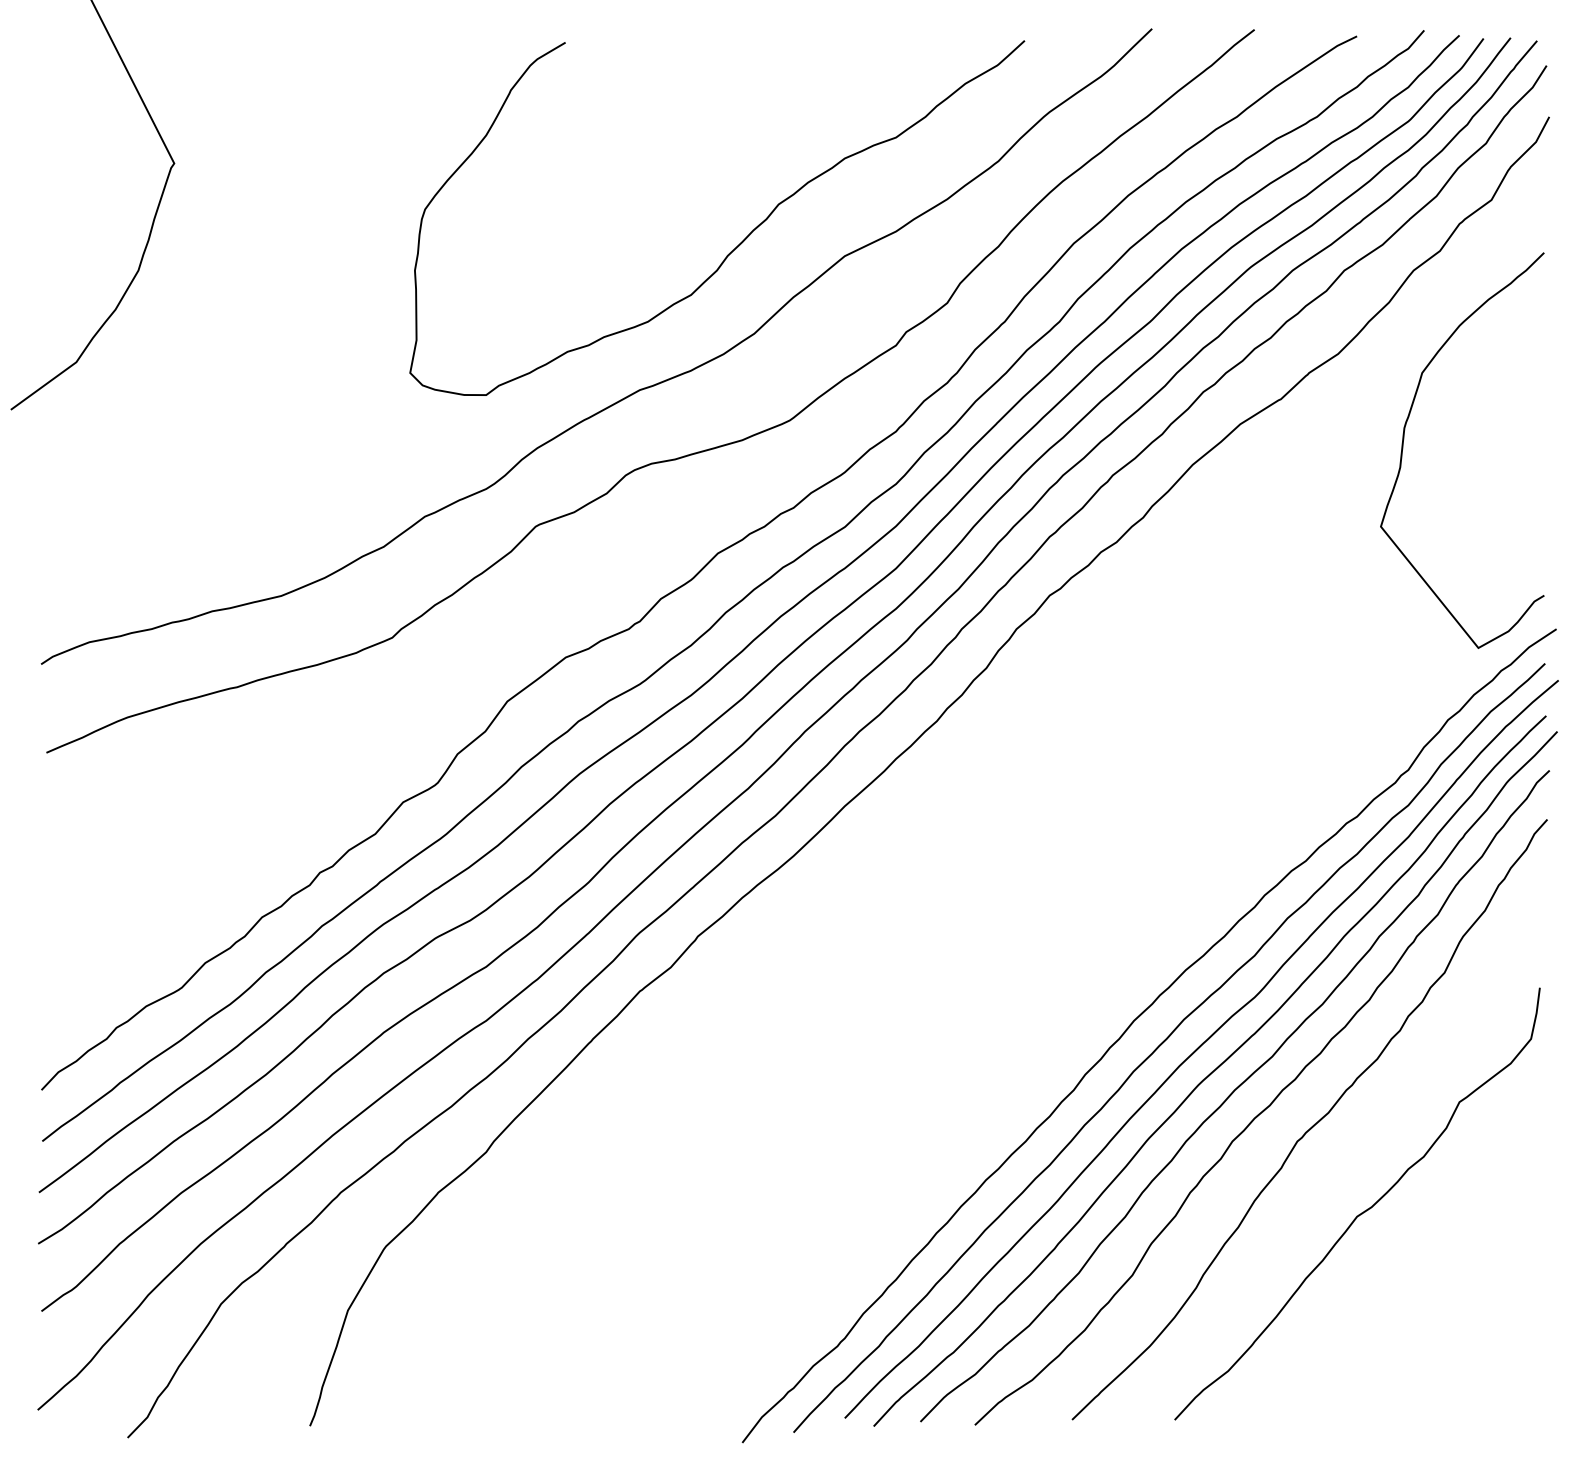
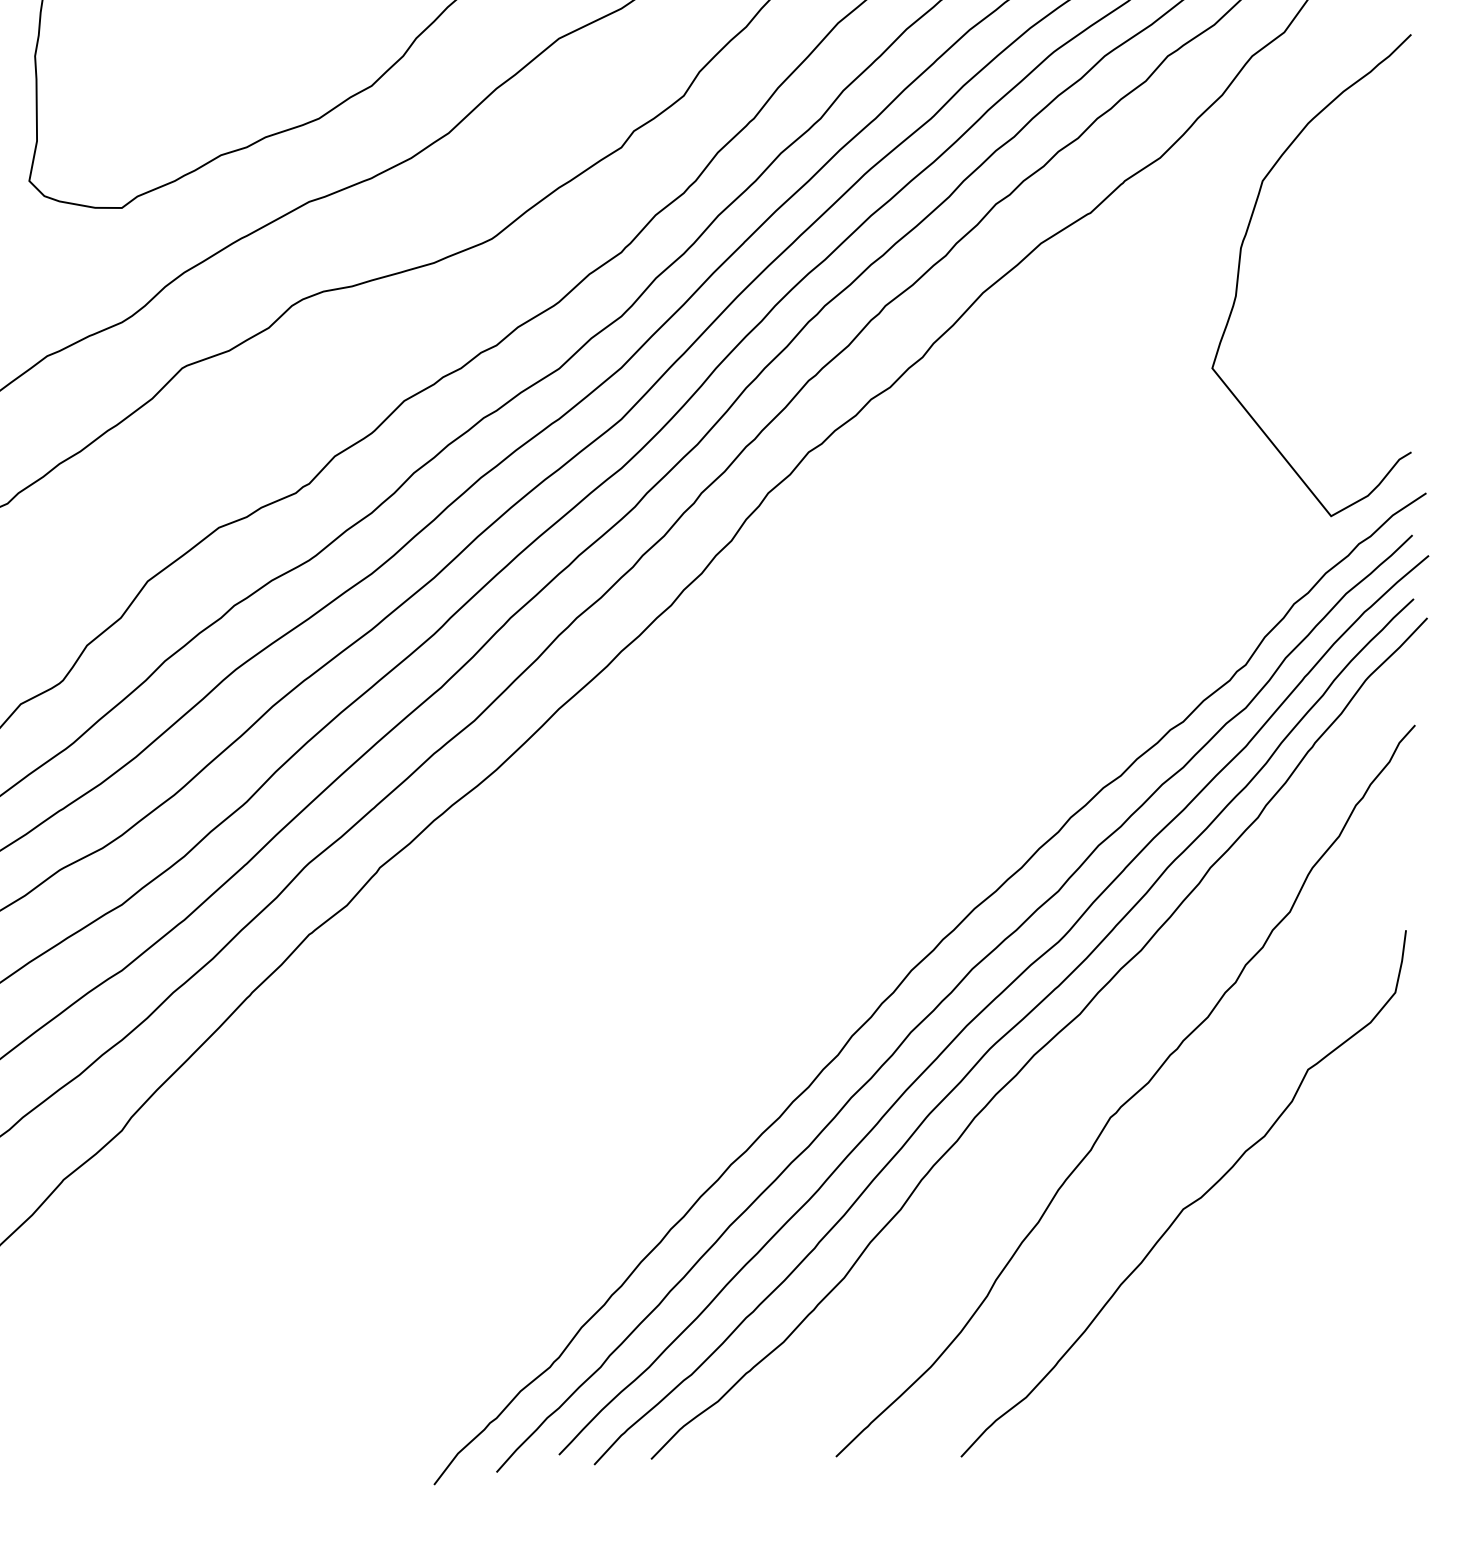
curve: (1271, 1101) -> (1078, 1068), removed

